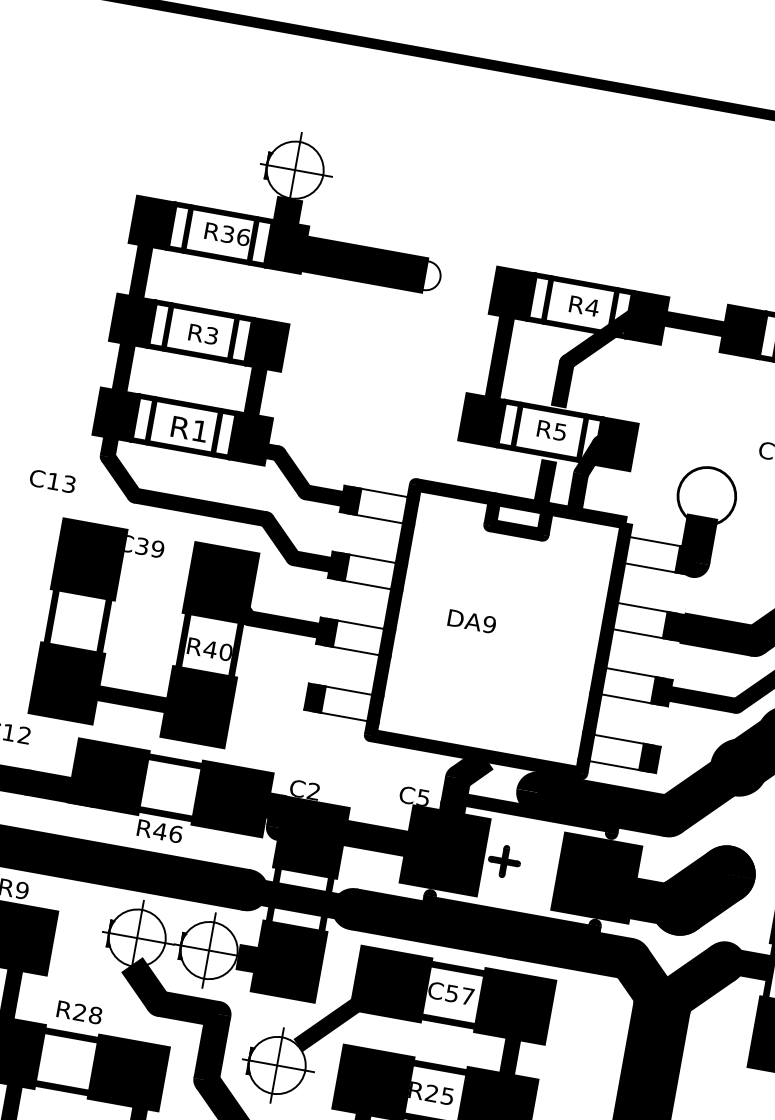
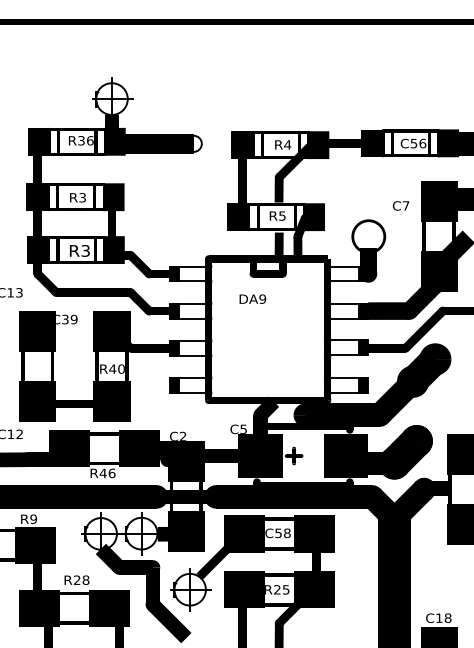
text: (199, 430) -> (85, 250), R1 -> R3
text: (471, 620) -> (252, 298), moved
text: (467, 996) -> (287, 533), C57 -> C58

